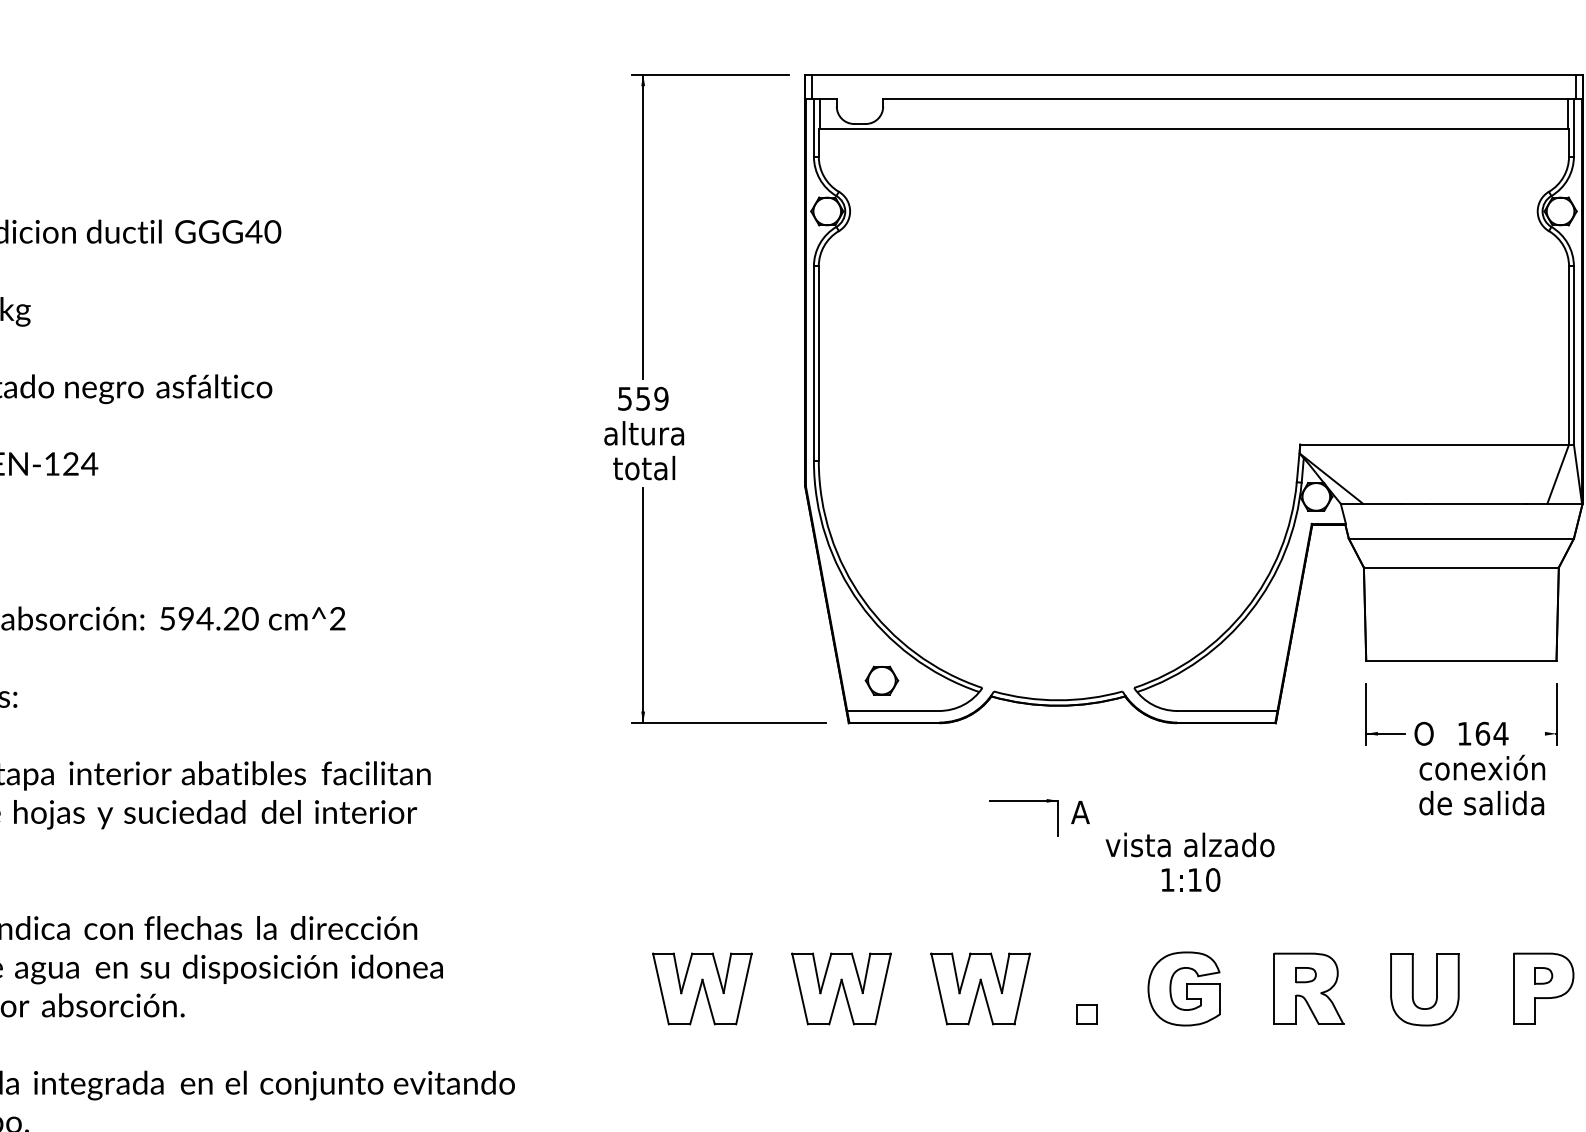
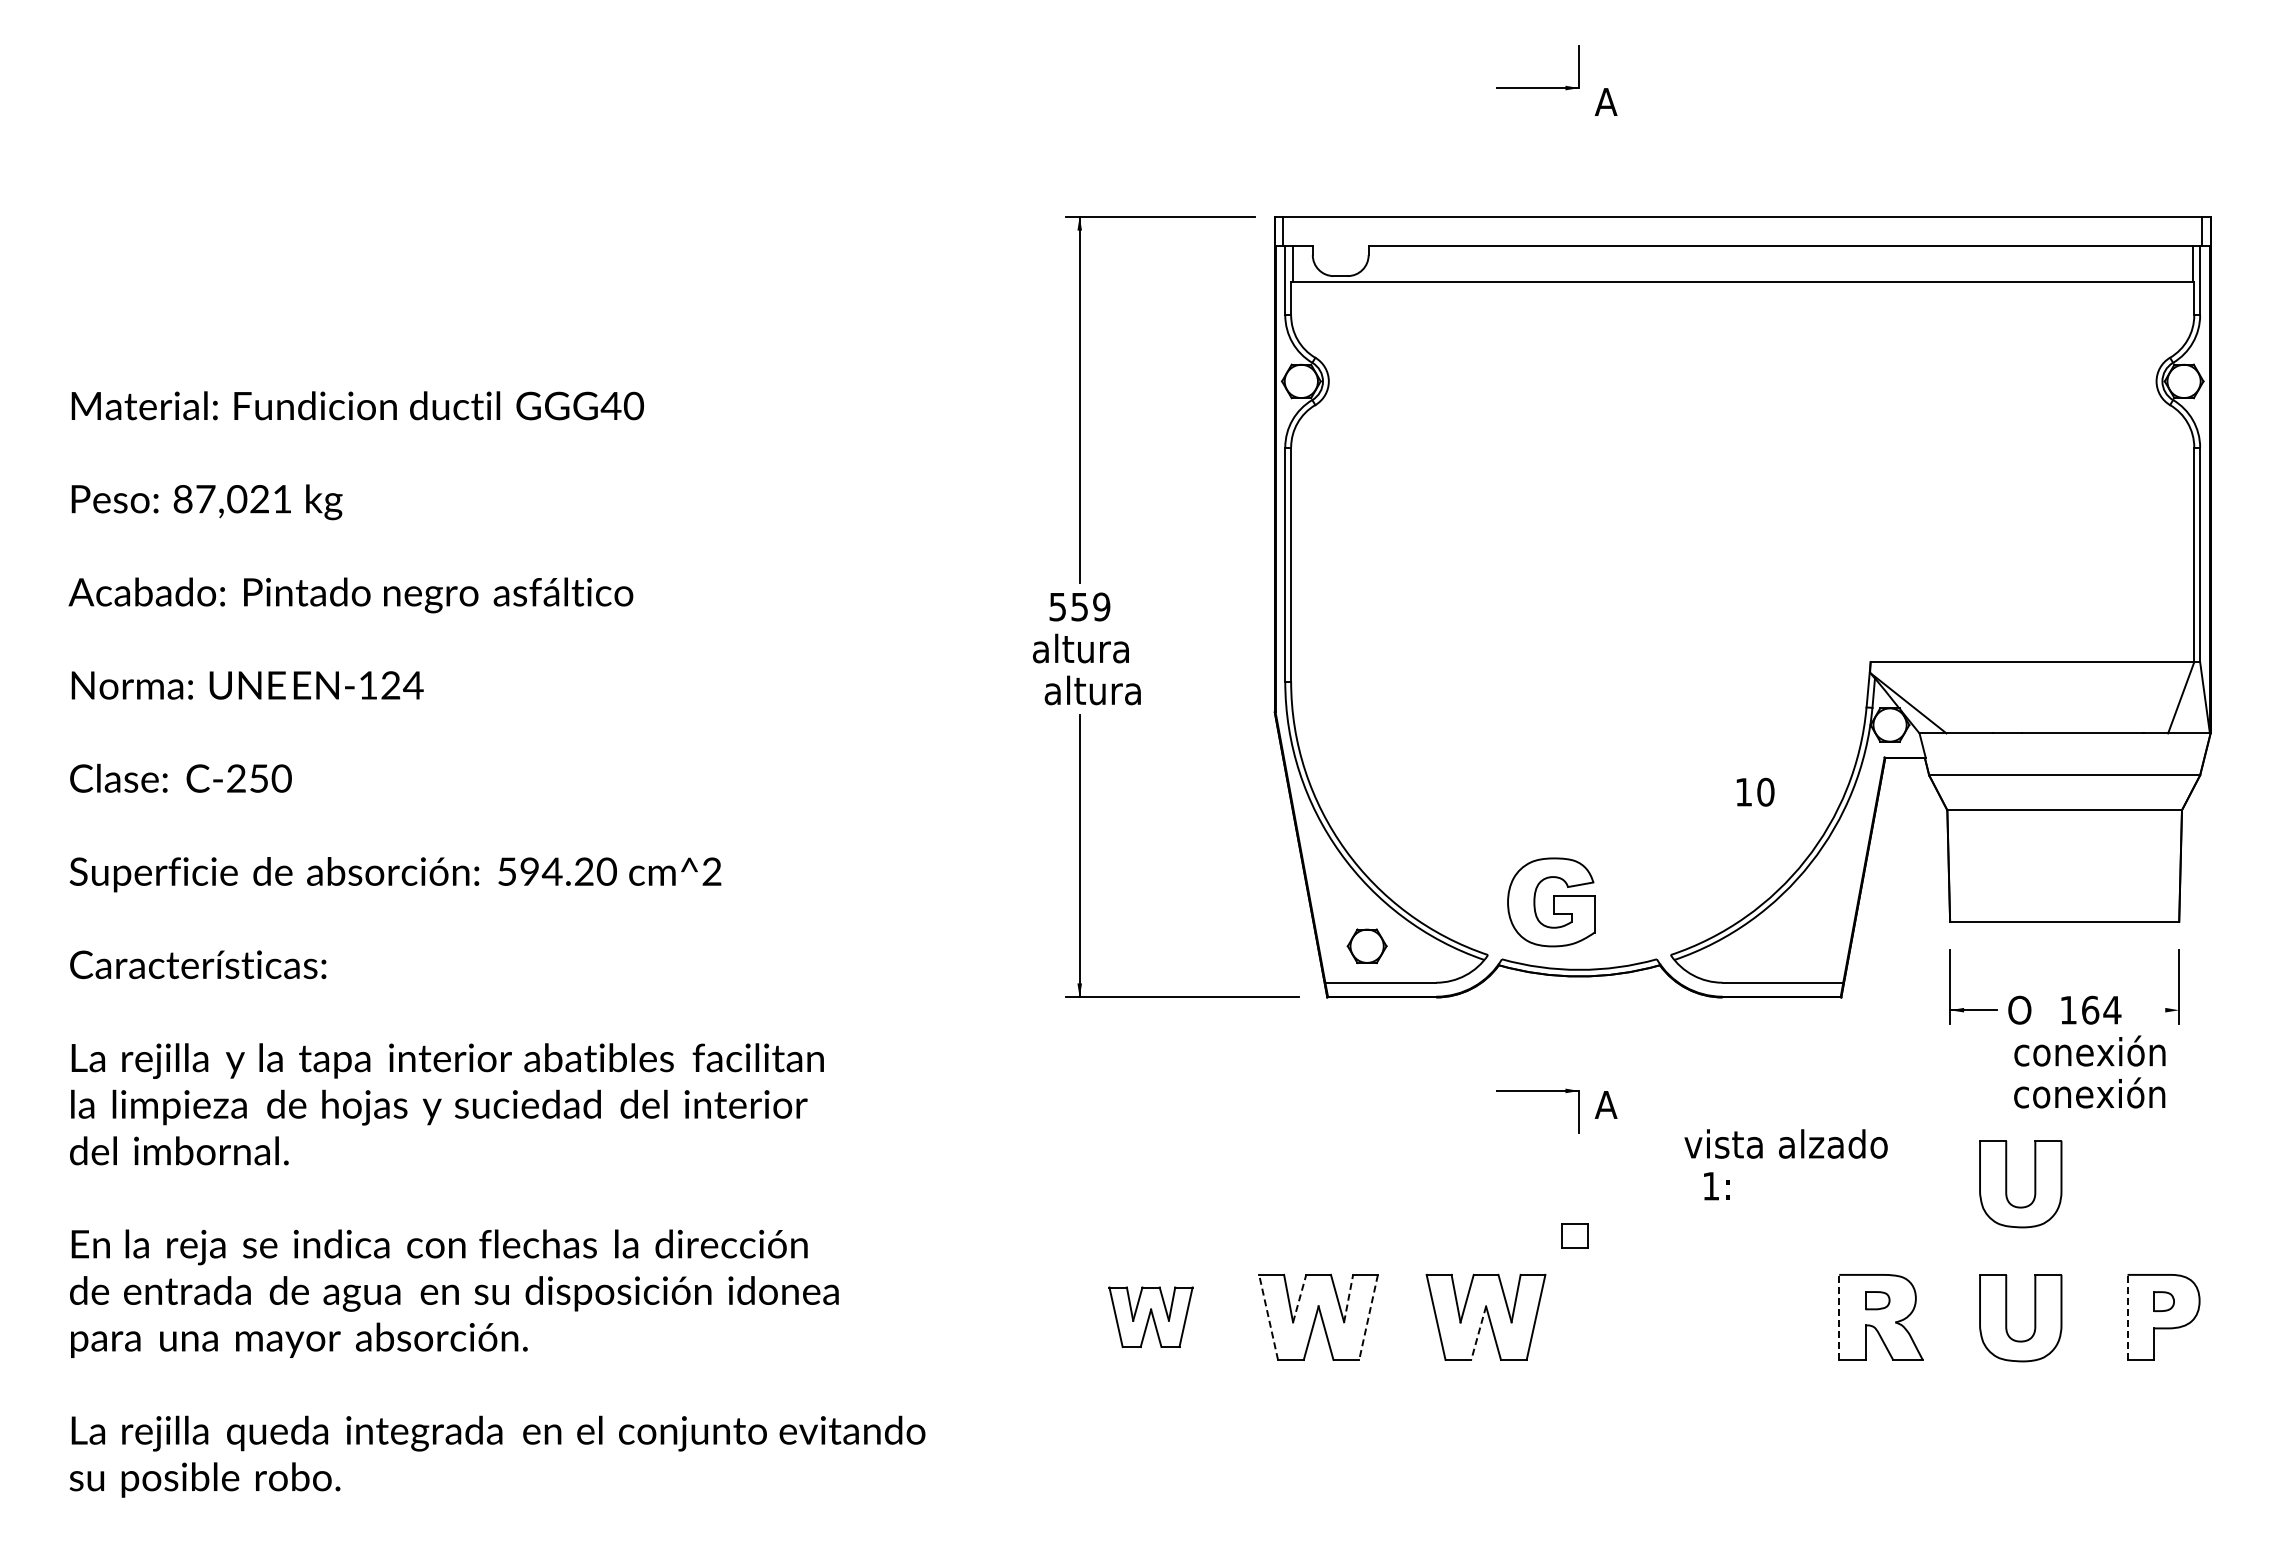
text: (652, 468) -> (1091, 690), total -> altura
text: (1482, 802) -> (2090, 1092), de salida -> conexión
text: (1189, 844) -> (1785, 1143), moved
part: (1413, 878) -> (2007, 1184), added
text: (1204, 879) -> (1755, 791), moved
line: (825, 973) -> (1299, 1298), solid -> dashed
line: (866, 973) -> (1348, 1298), solid -> dashed
part: (701, 988) -> (1150, 1316), size x0.7
line: (799, 989) -> (1268, 1317), solid -> dashed
line: (883, 989) -> (1368, 1317), solid -> dashed
part: (1184, 989) -> (1551, 902), moved
line: (1274, 989) -> (1839, 1317), solid -> dashed
line: (1513, 989) -> (2127, 1317), solid -> dashed
line: (974, 1002) -> (1478, 1333), solid -> dashed
part: (1086, 1013) -> (1574, 1235), moved

